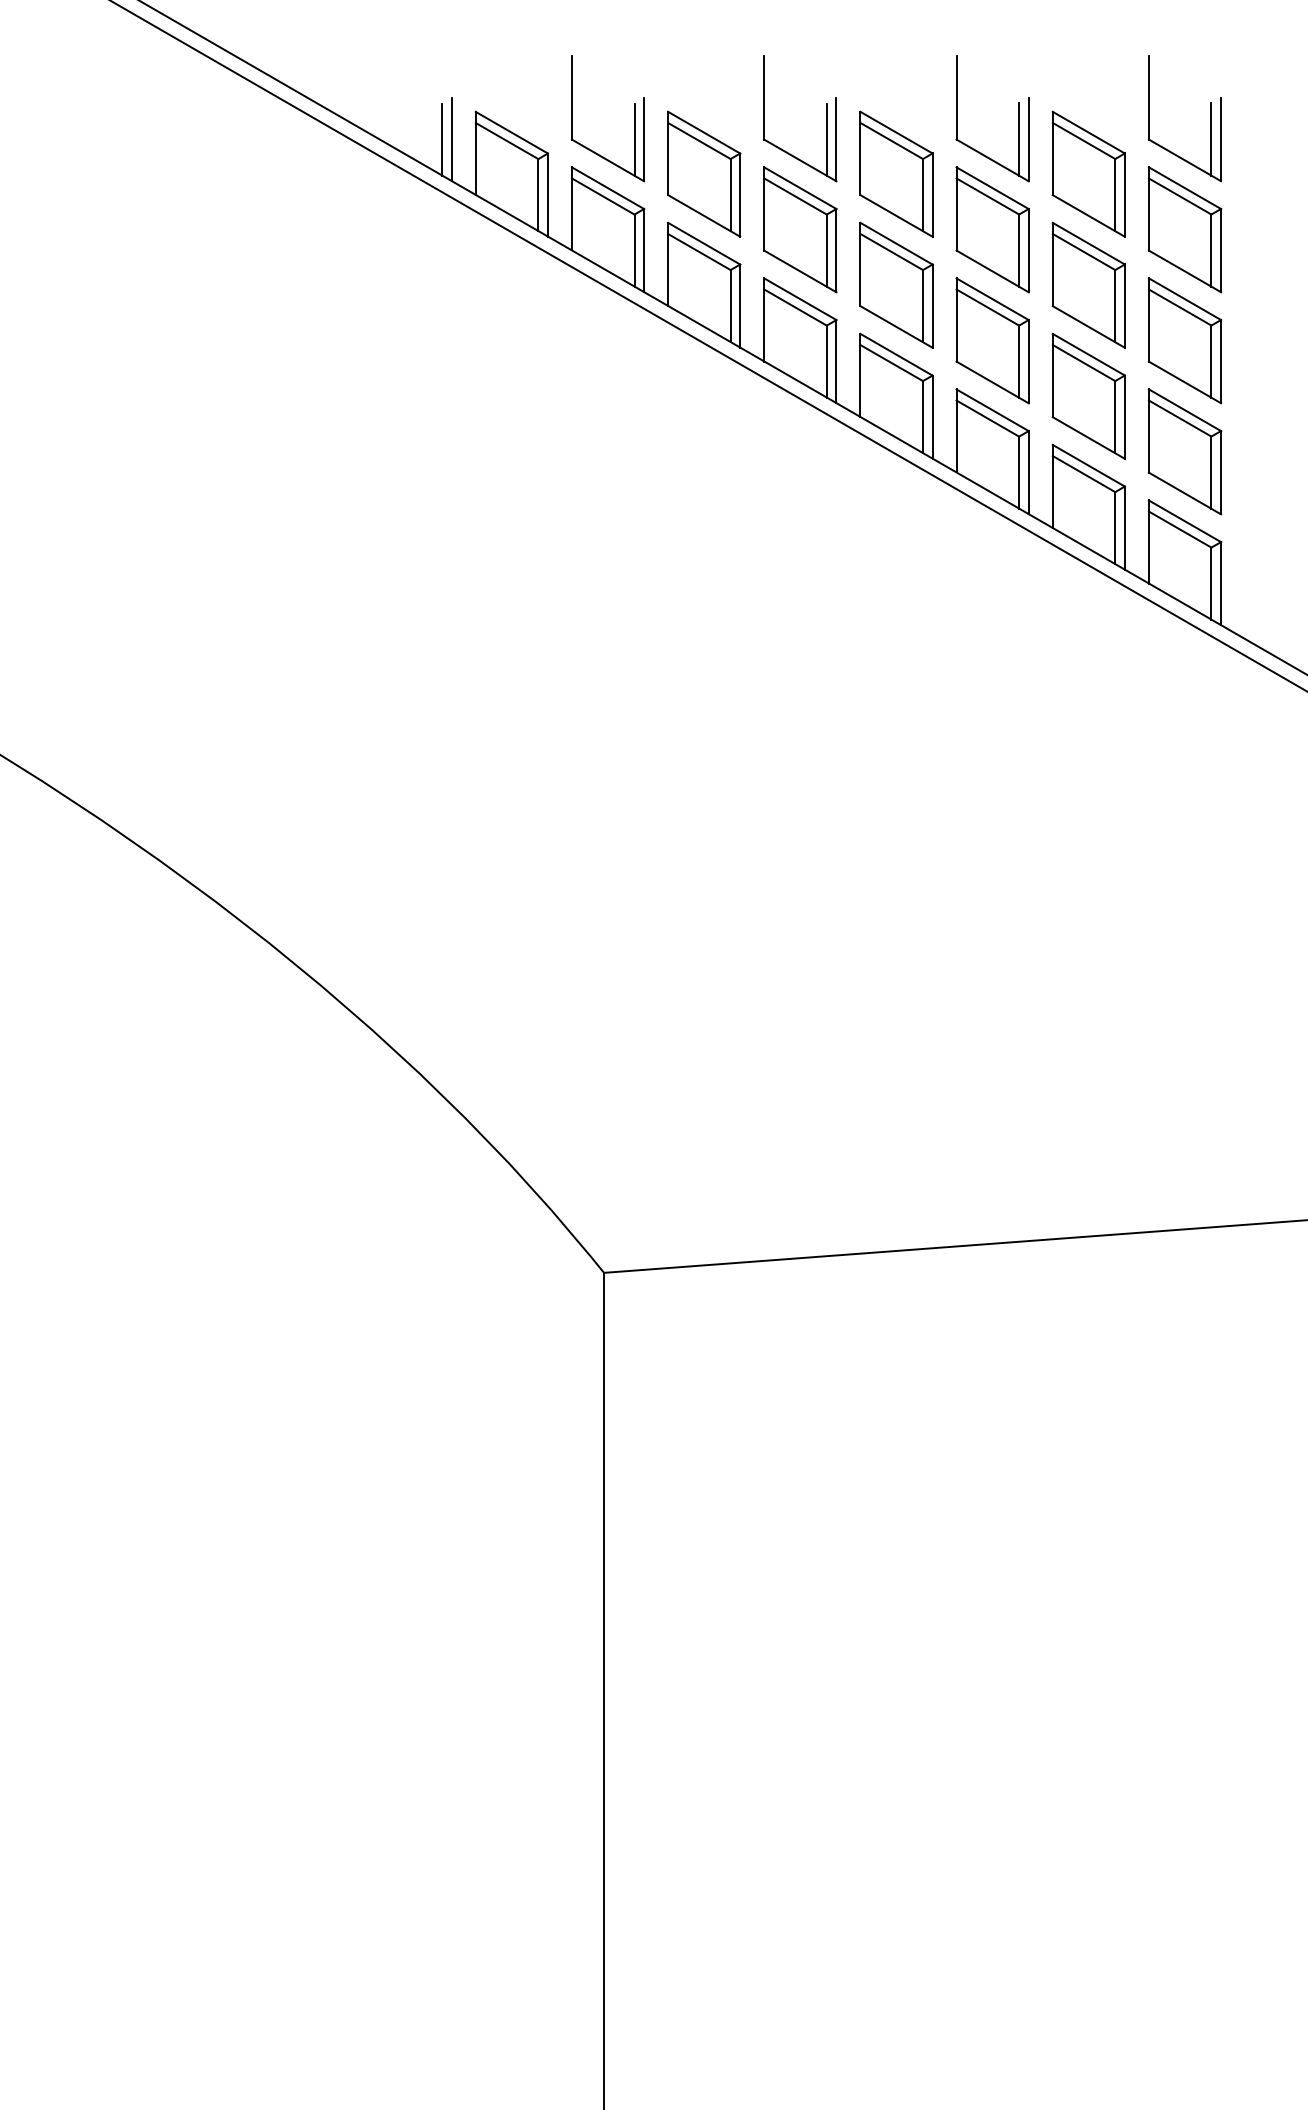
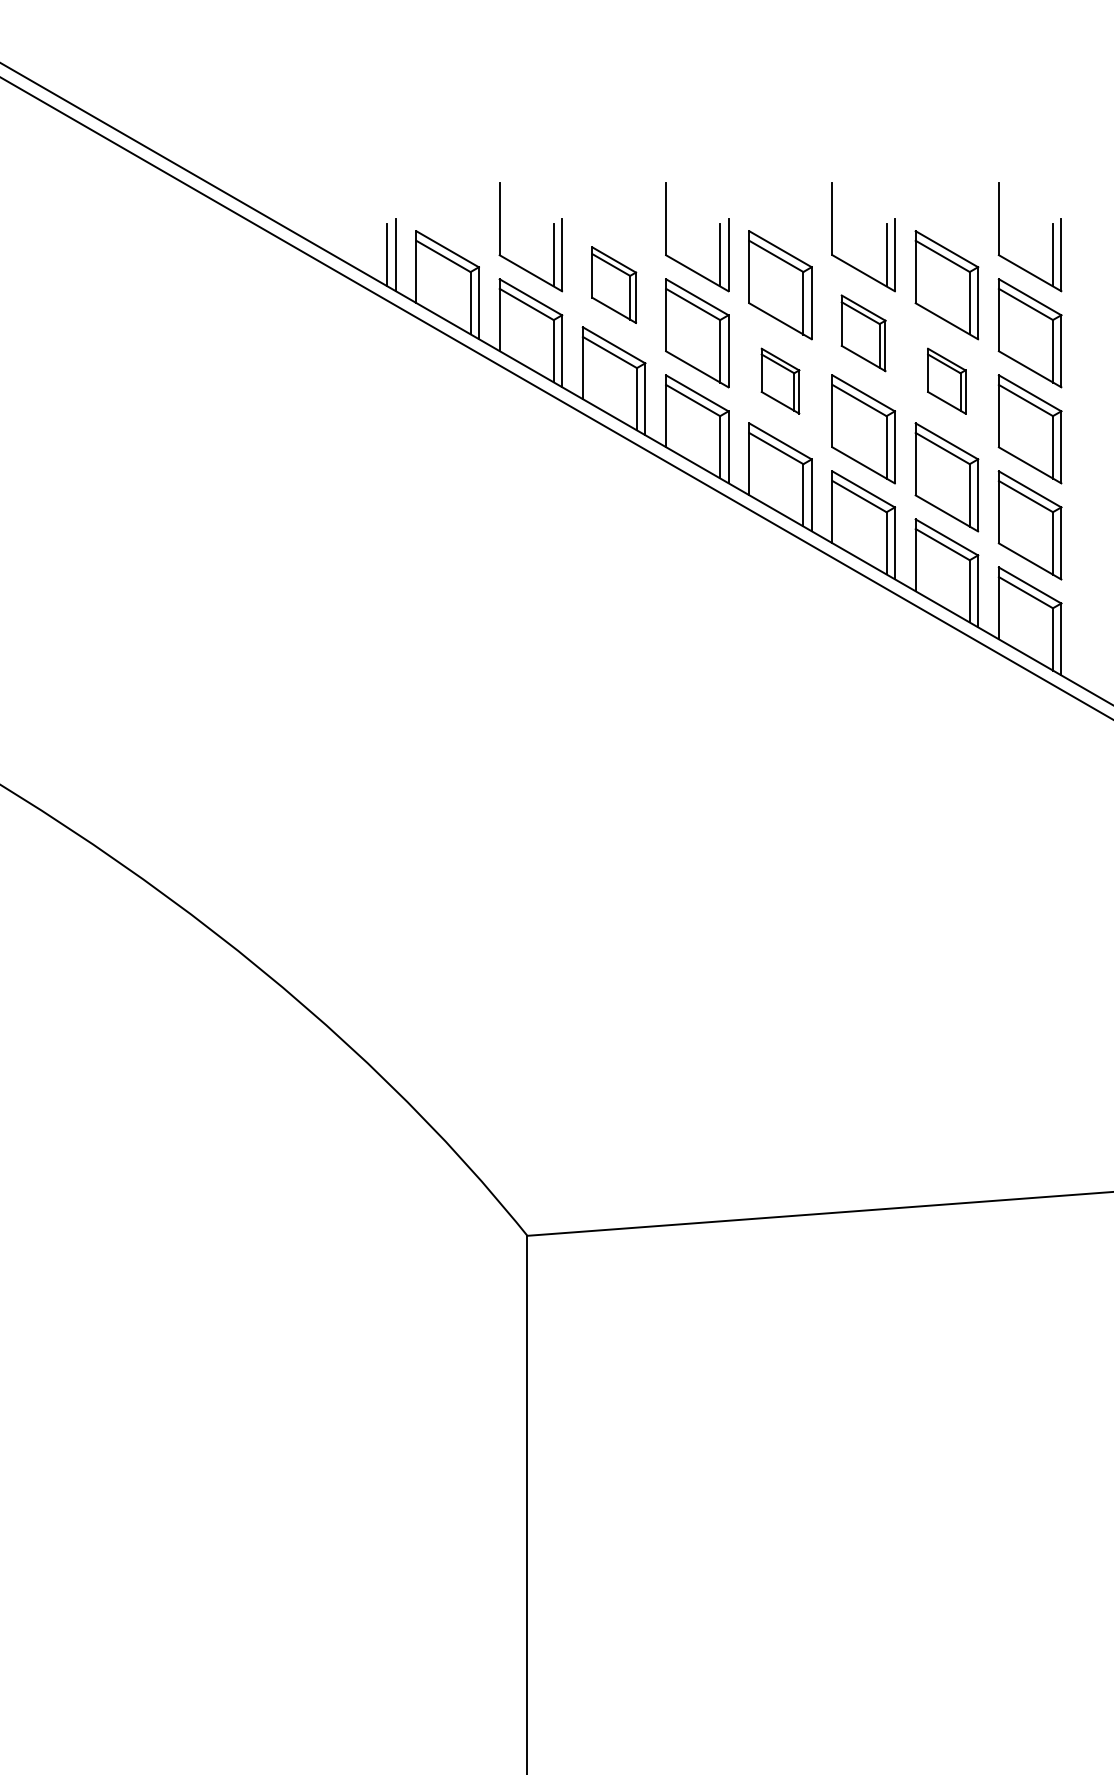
part: (704, 173) -> (614, 284), size x0.7
part: (992, 229) -> (863, 332), size x0.7
part: (896, 284) -> (780, 380), size x0.6
part: (1088, 284) -> (946, 380), size x0.6

